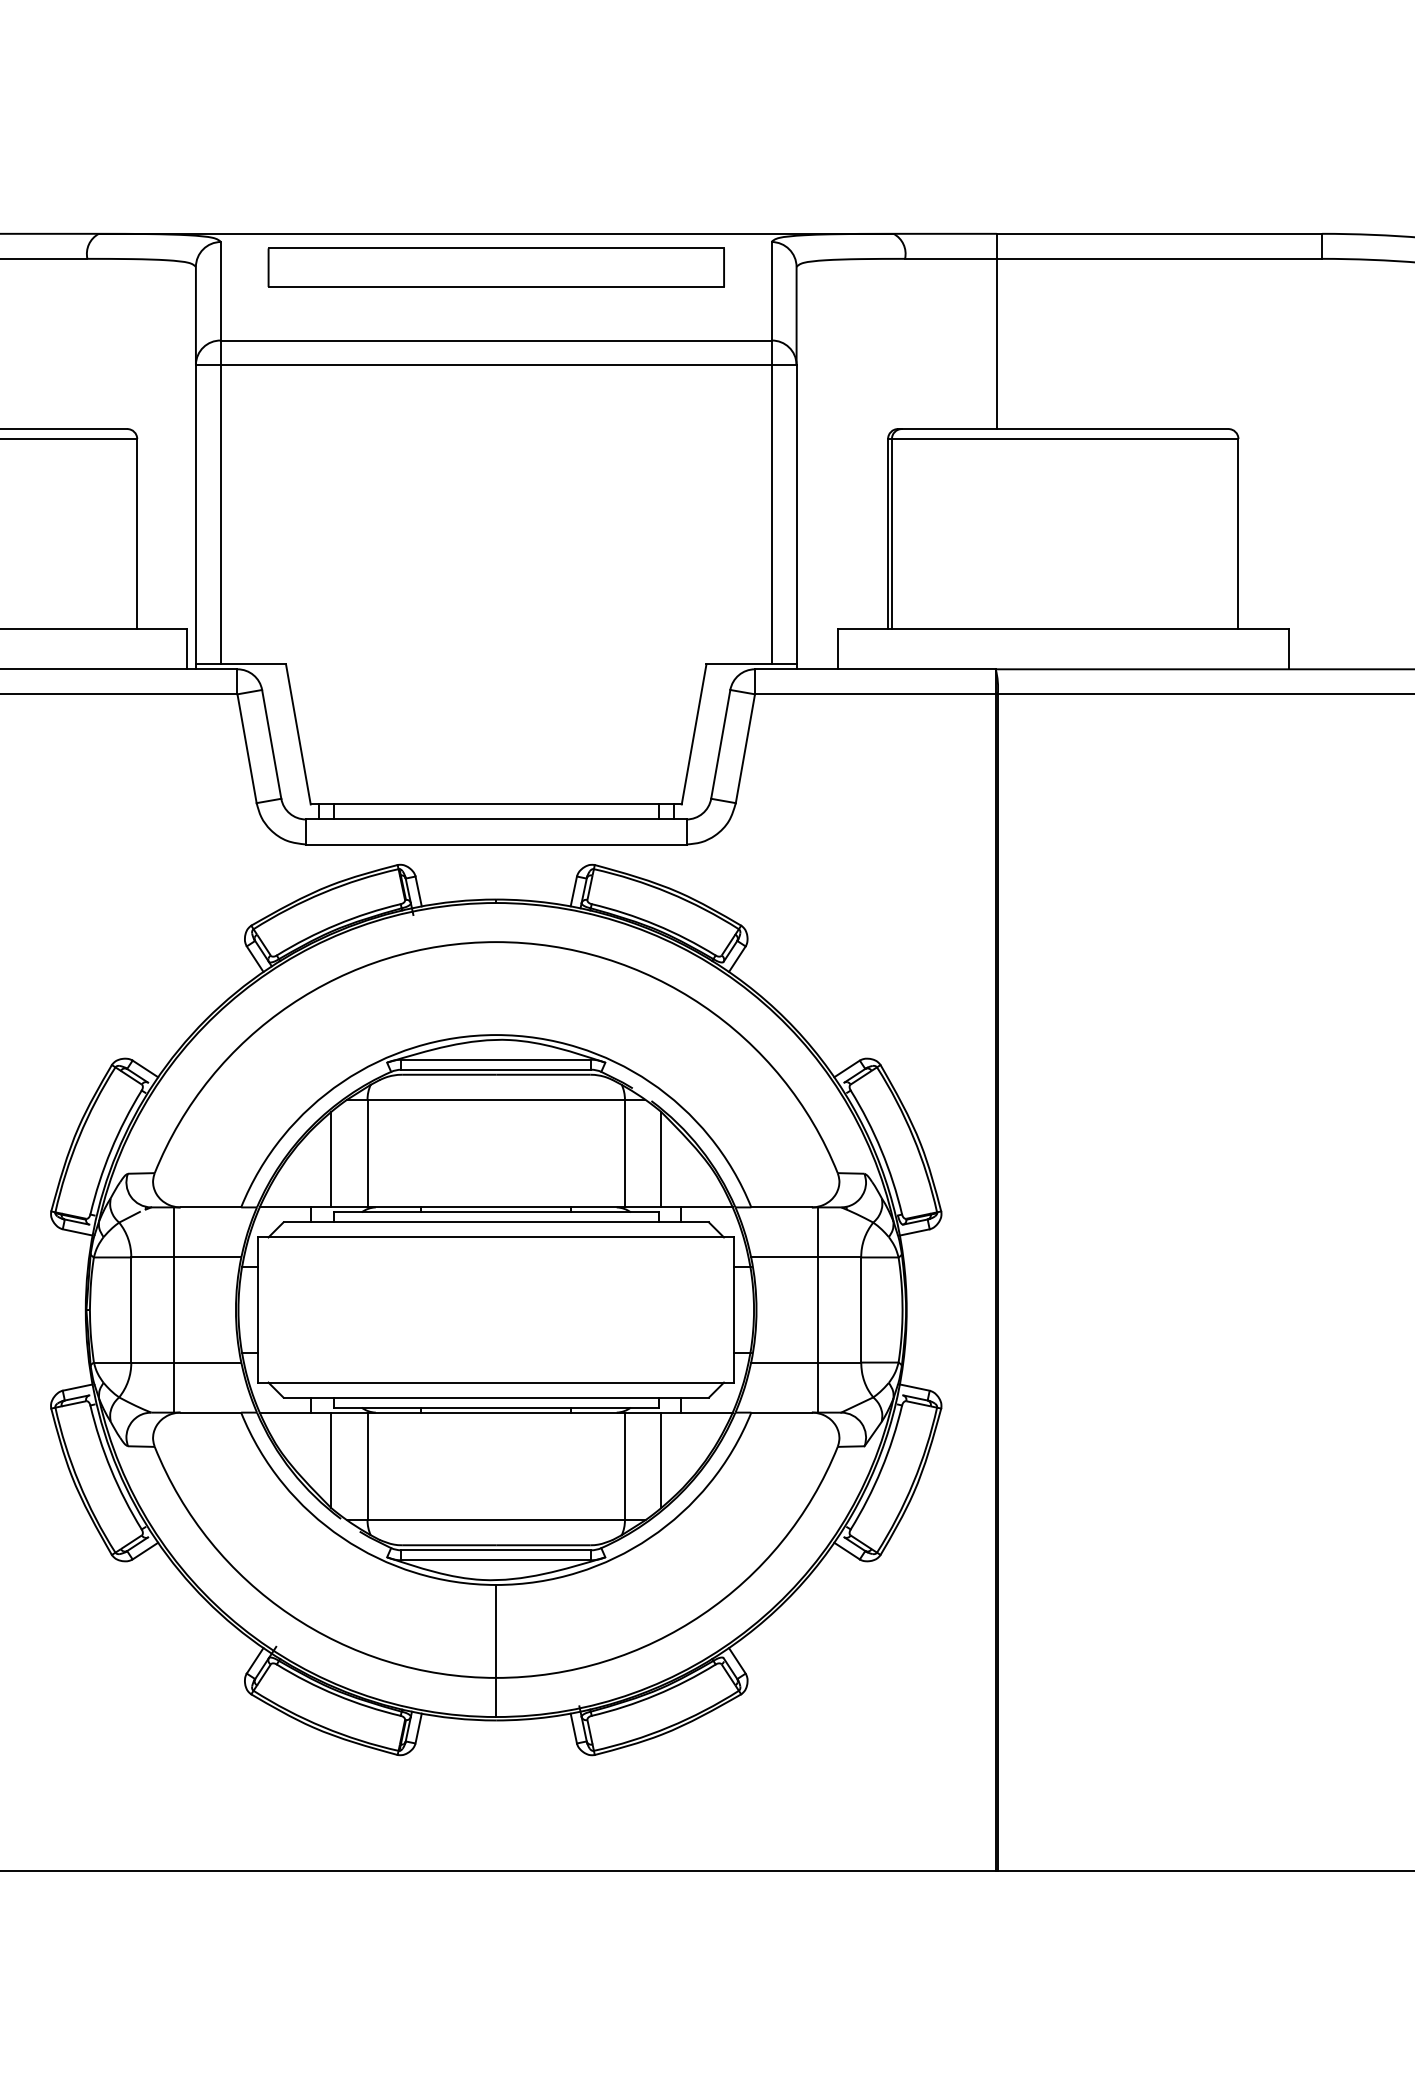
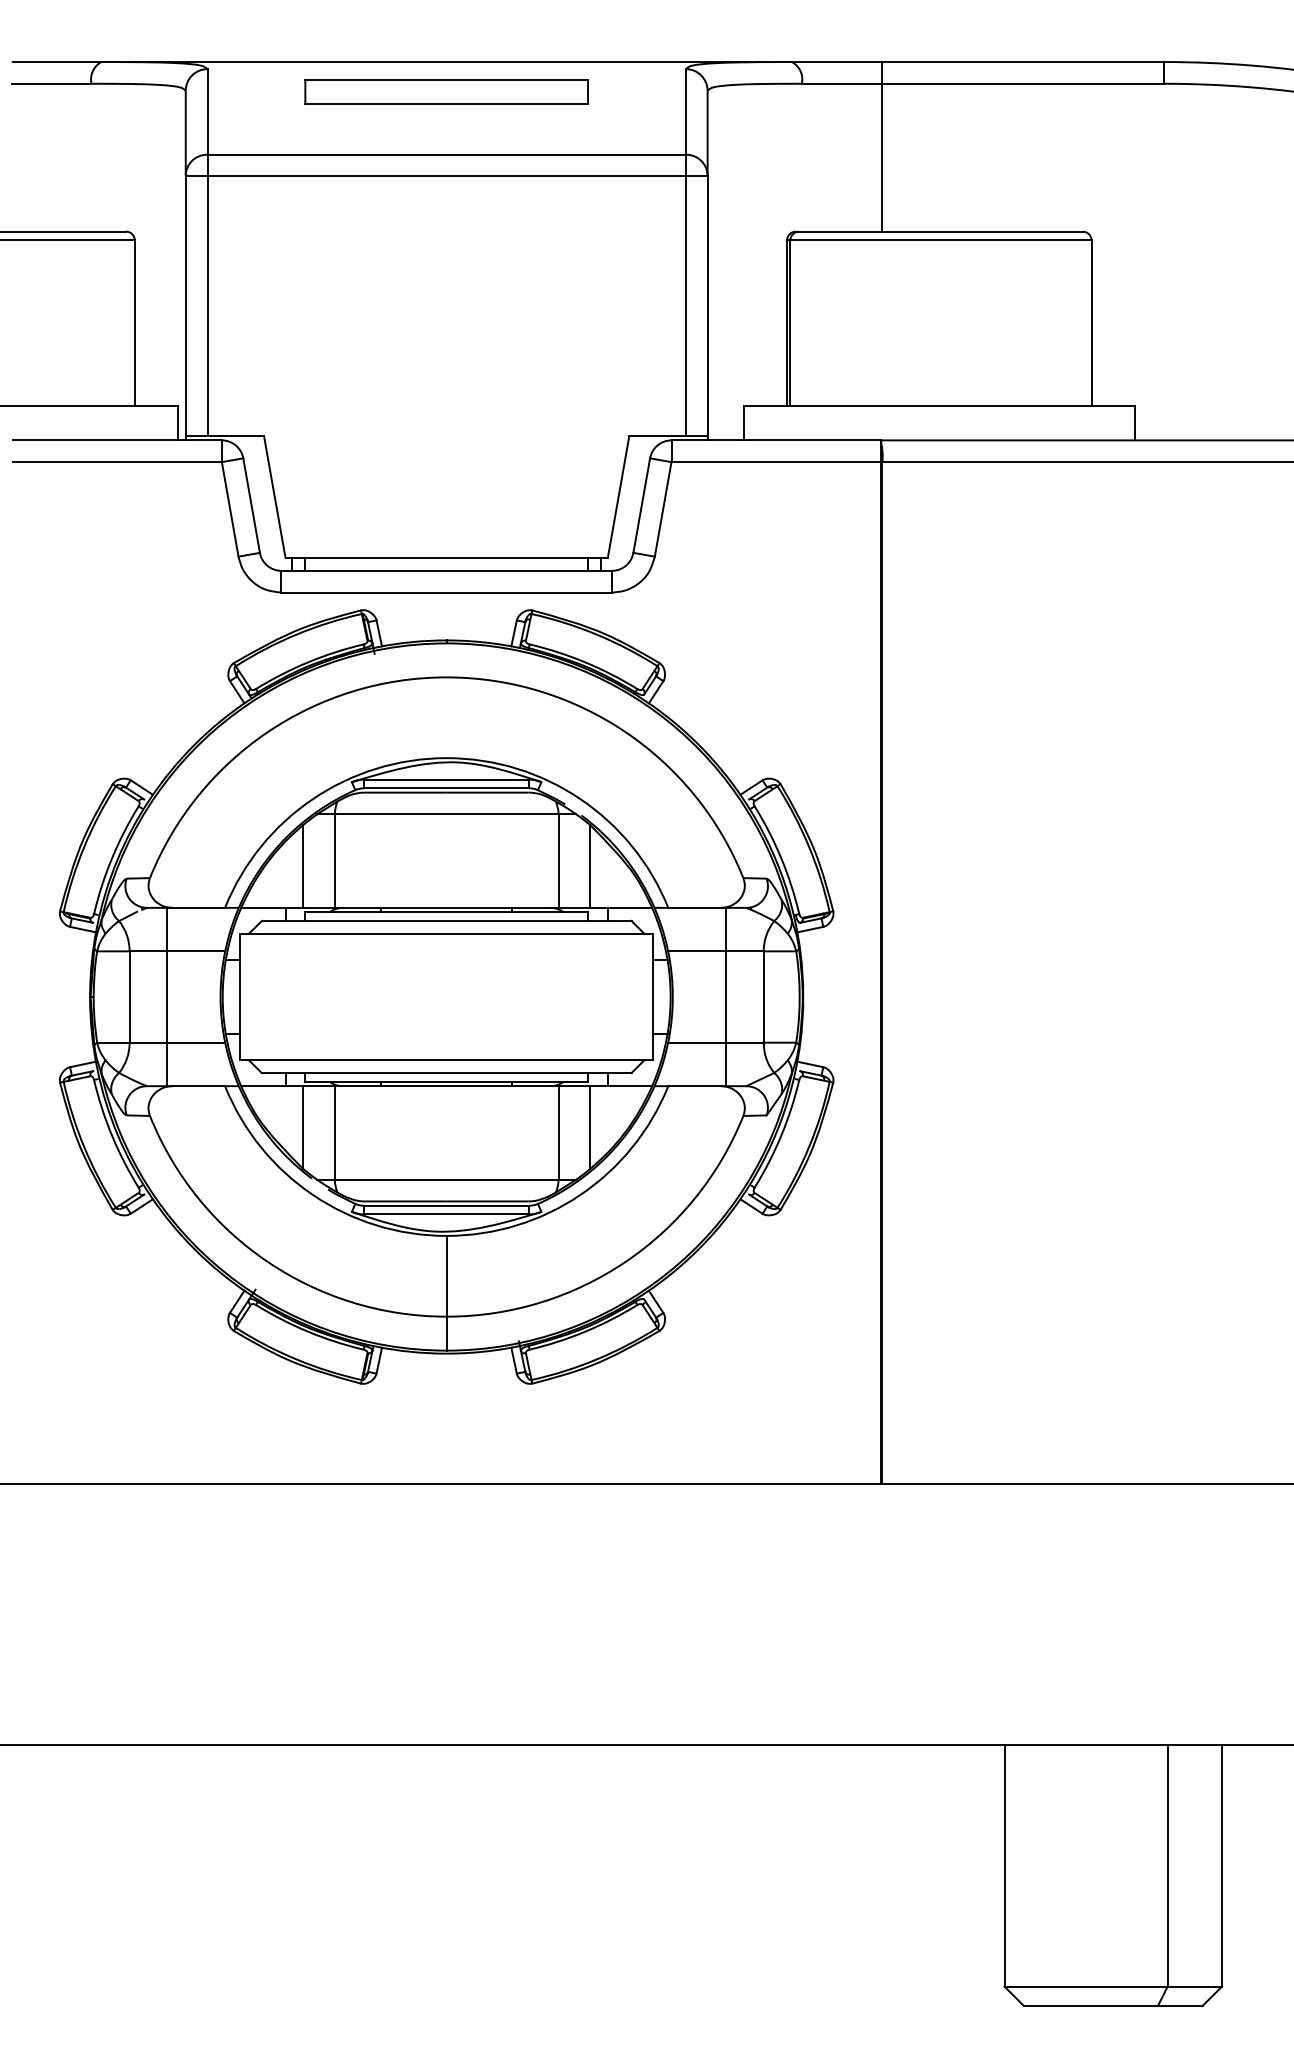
part: (496, 267) -> (446, 91), size x0.71

